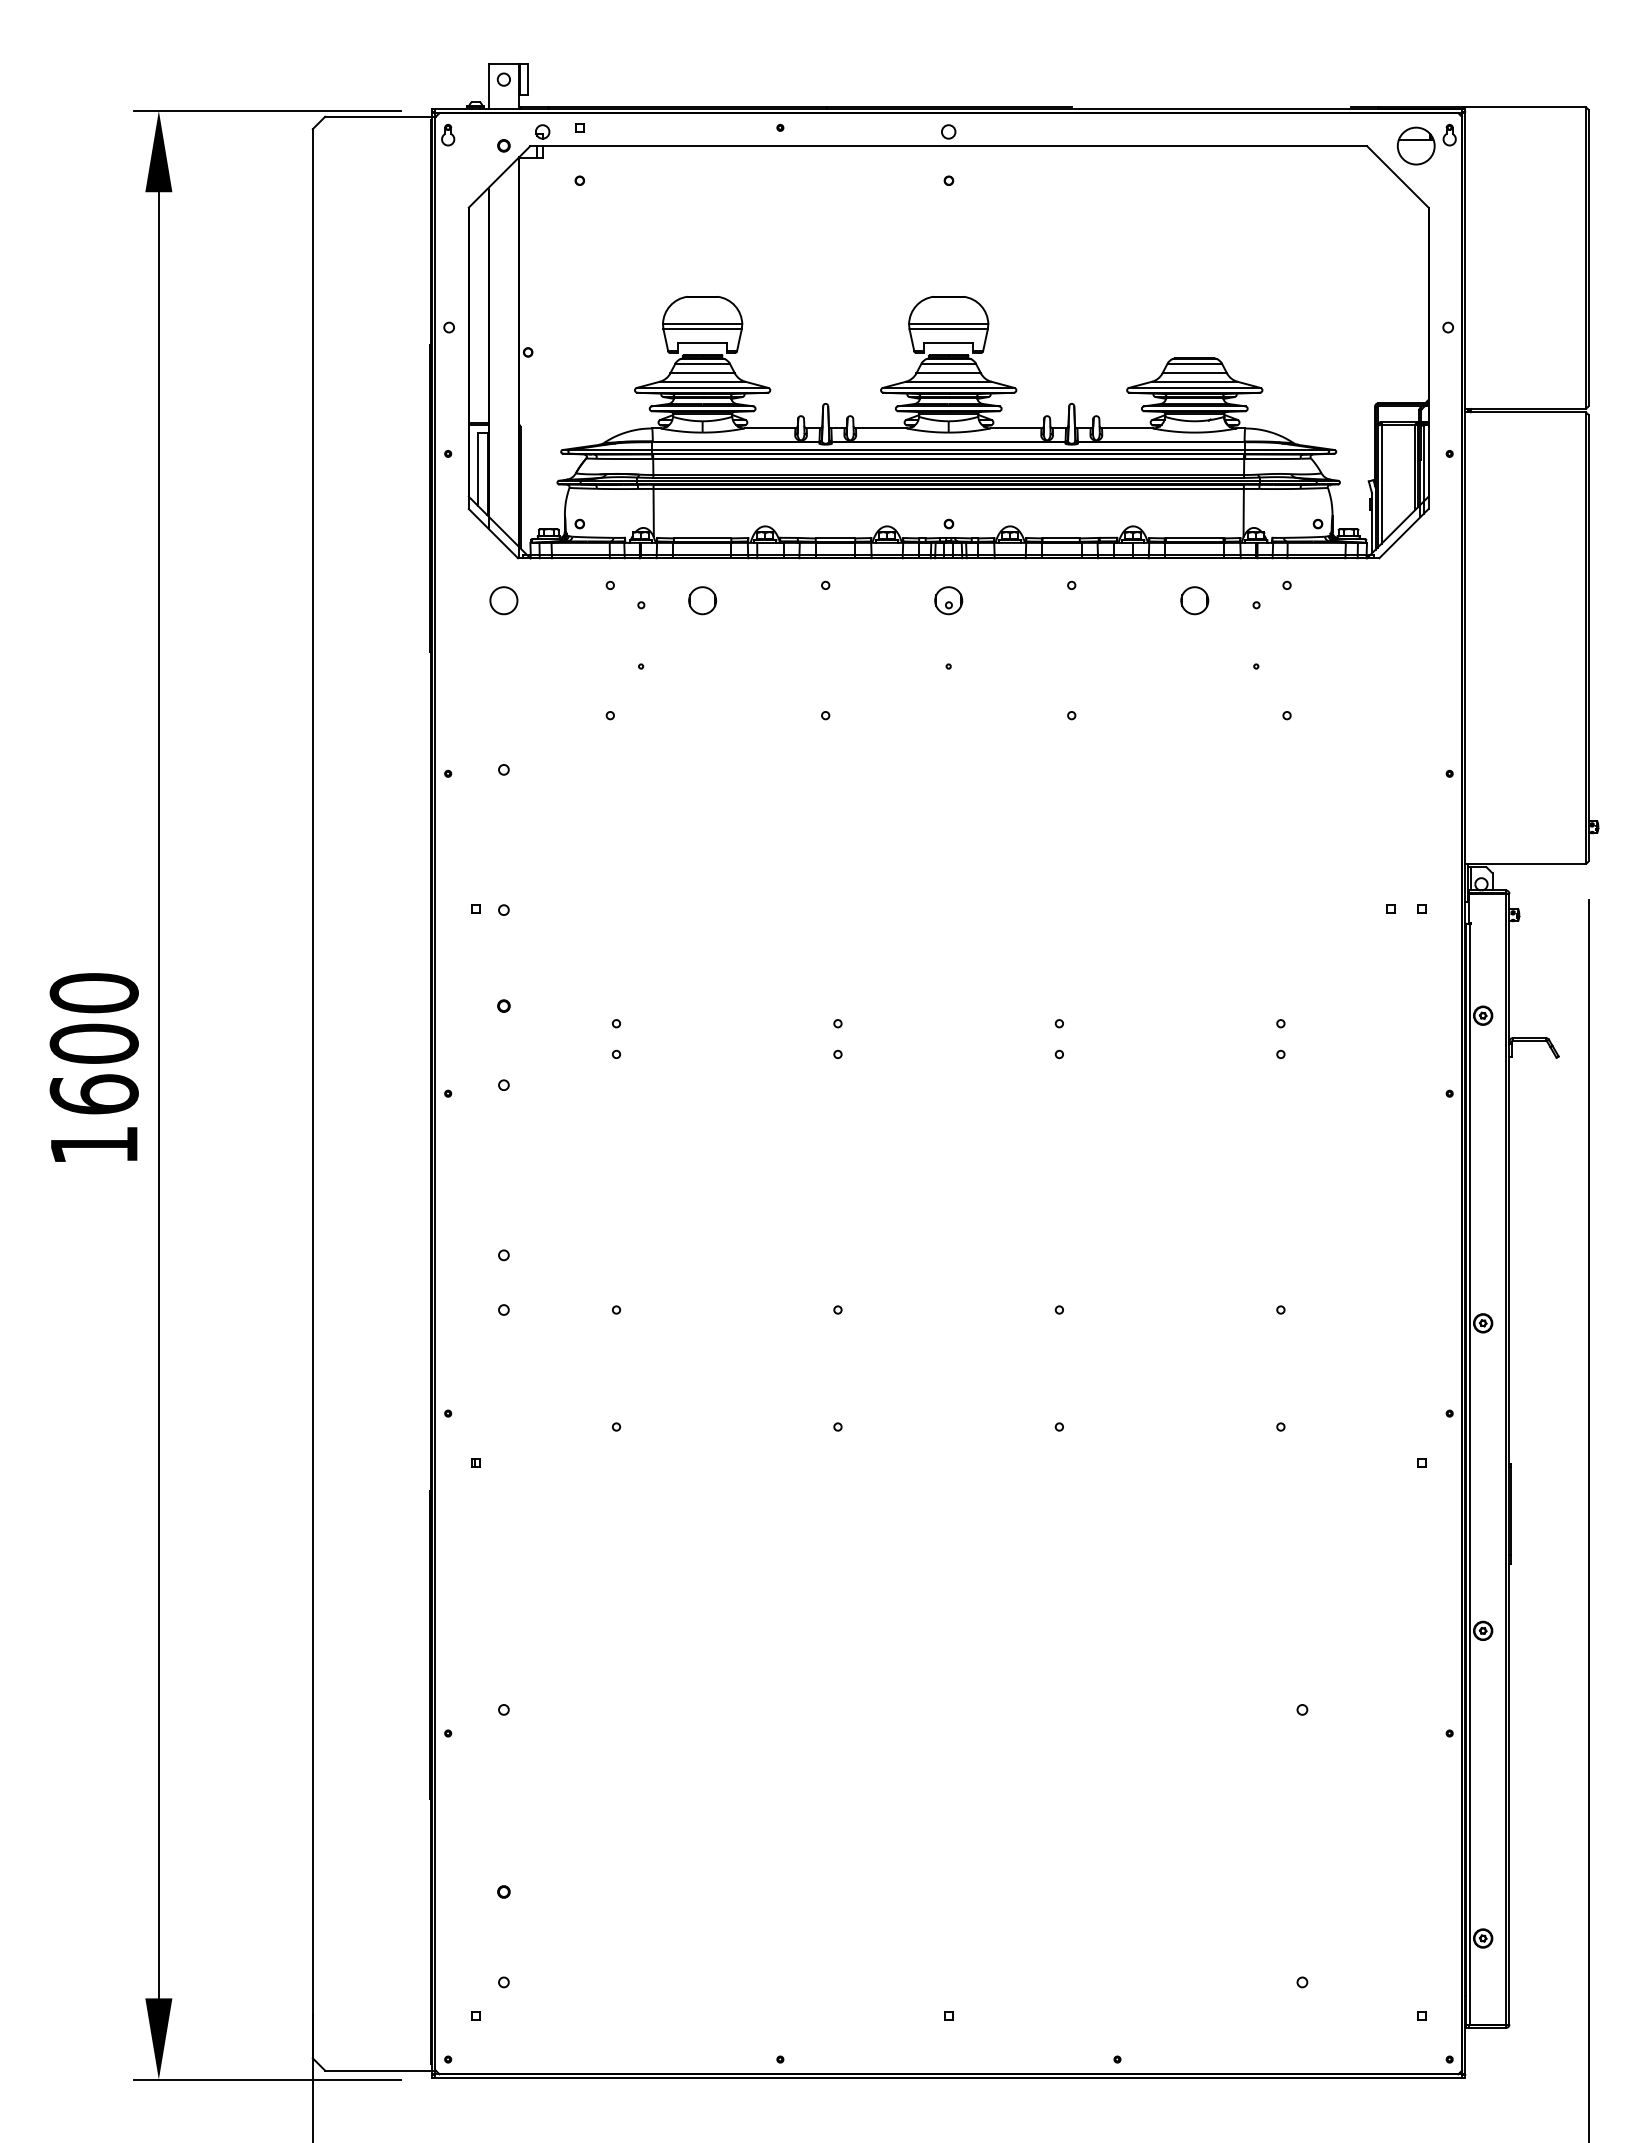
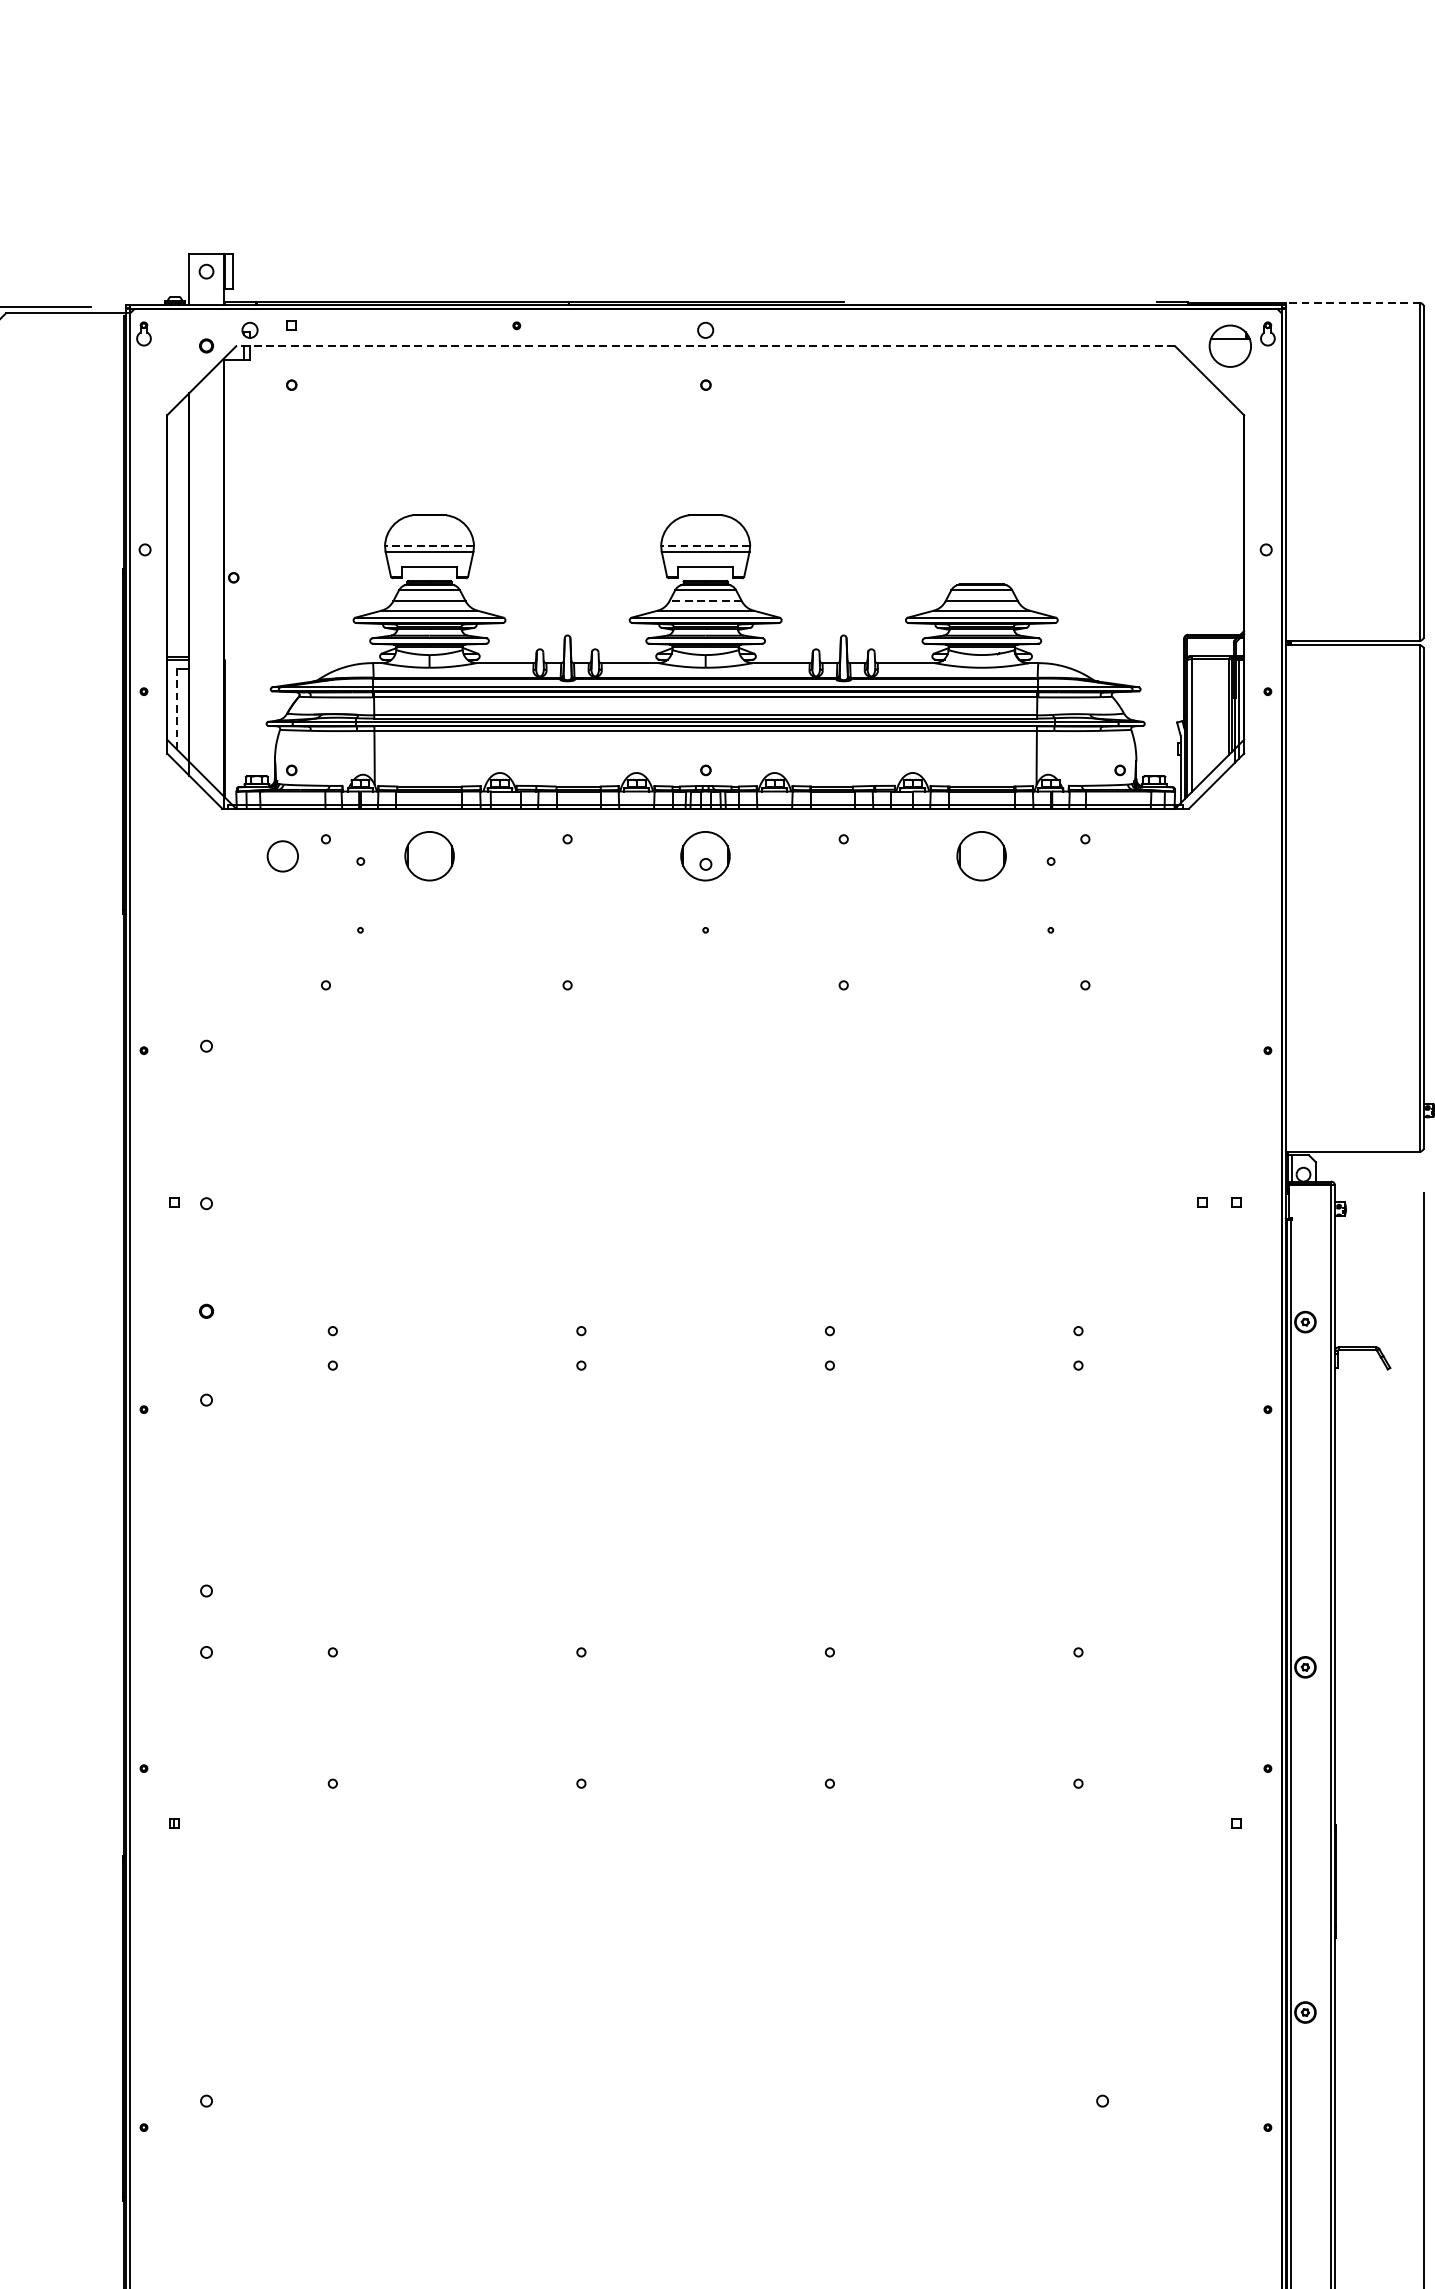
line: (1525, 107) -> (1352, 302), solid -> dashed
line: (948, 146) -> (705, 346), solid -> dashed
line: (702, 324) -> (429, 546), solid -> dashed
line: (948, 324) -> (705, 546), solid -> dashed
line: (948, 373) -> (705, 601), solid -> dashed
line: (477, 469) -> (176, 709), solid -> dashed
circle: (503, 600) -> (282, 856), moved
circle: (702, 600) -> (429, 856), size x1.6
part: (948, 600) -> (705, 856), size x1.6
circle: (1194, 600) -> (981, 856), size x1.6

